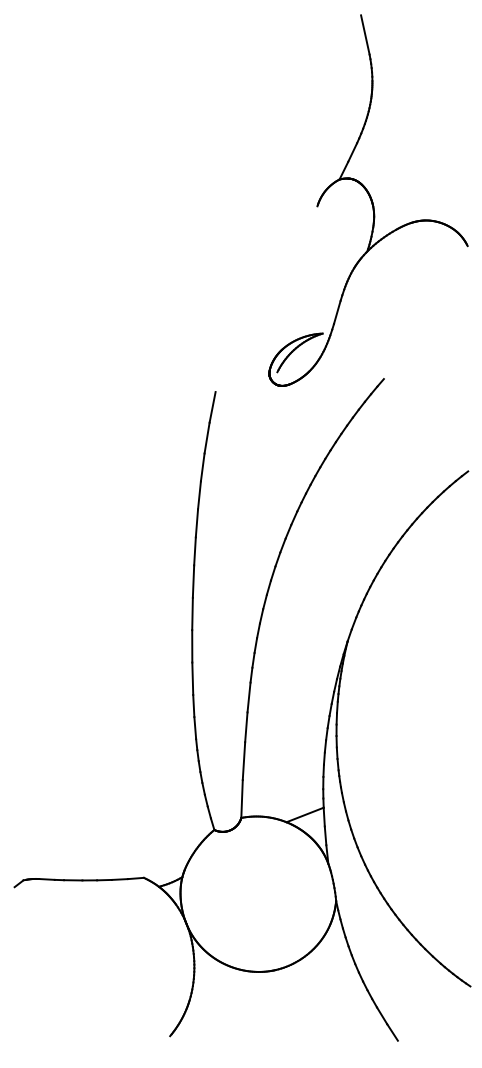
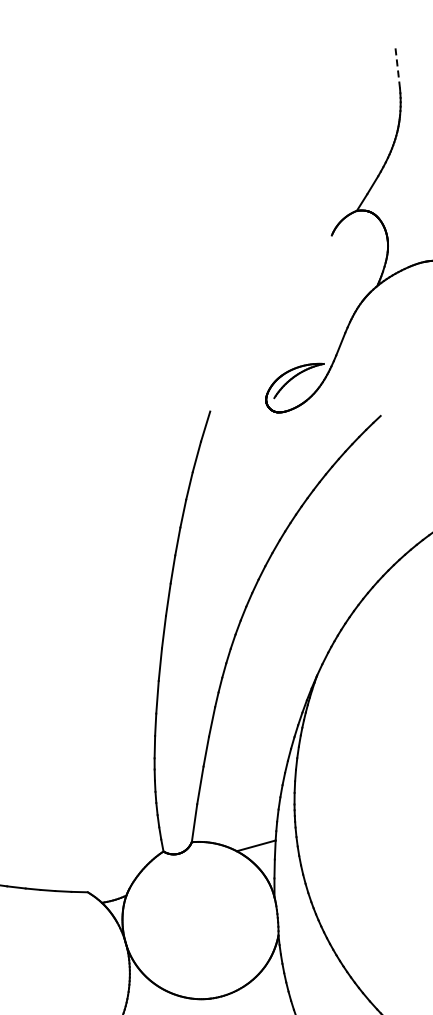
line: (365, 34) -> (397, 67), solid -> dashed

